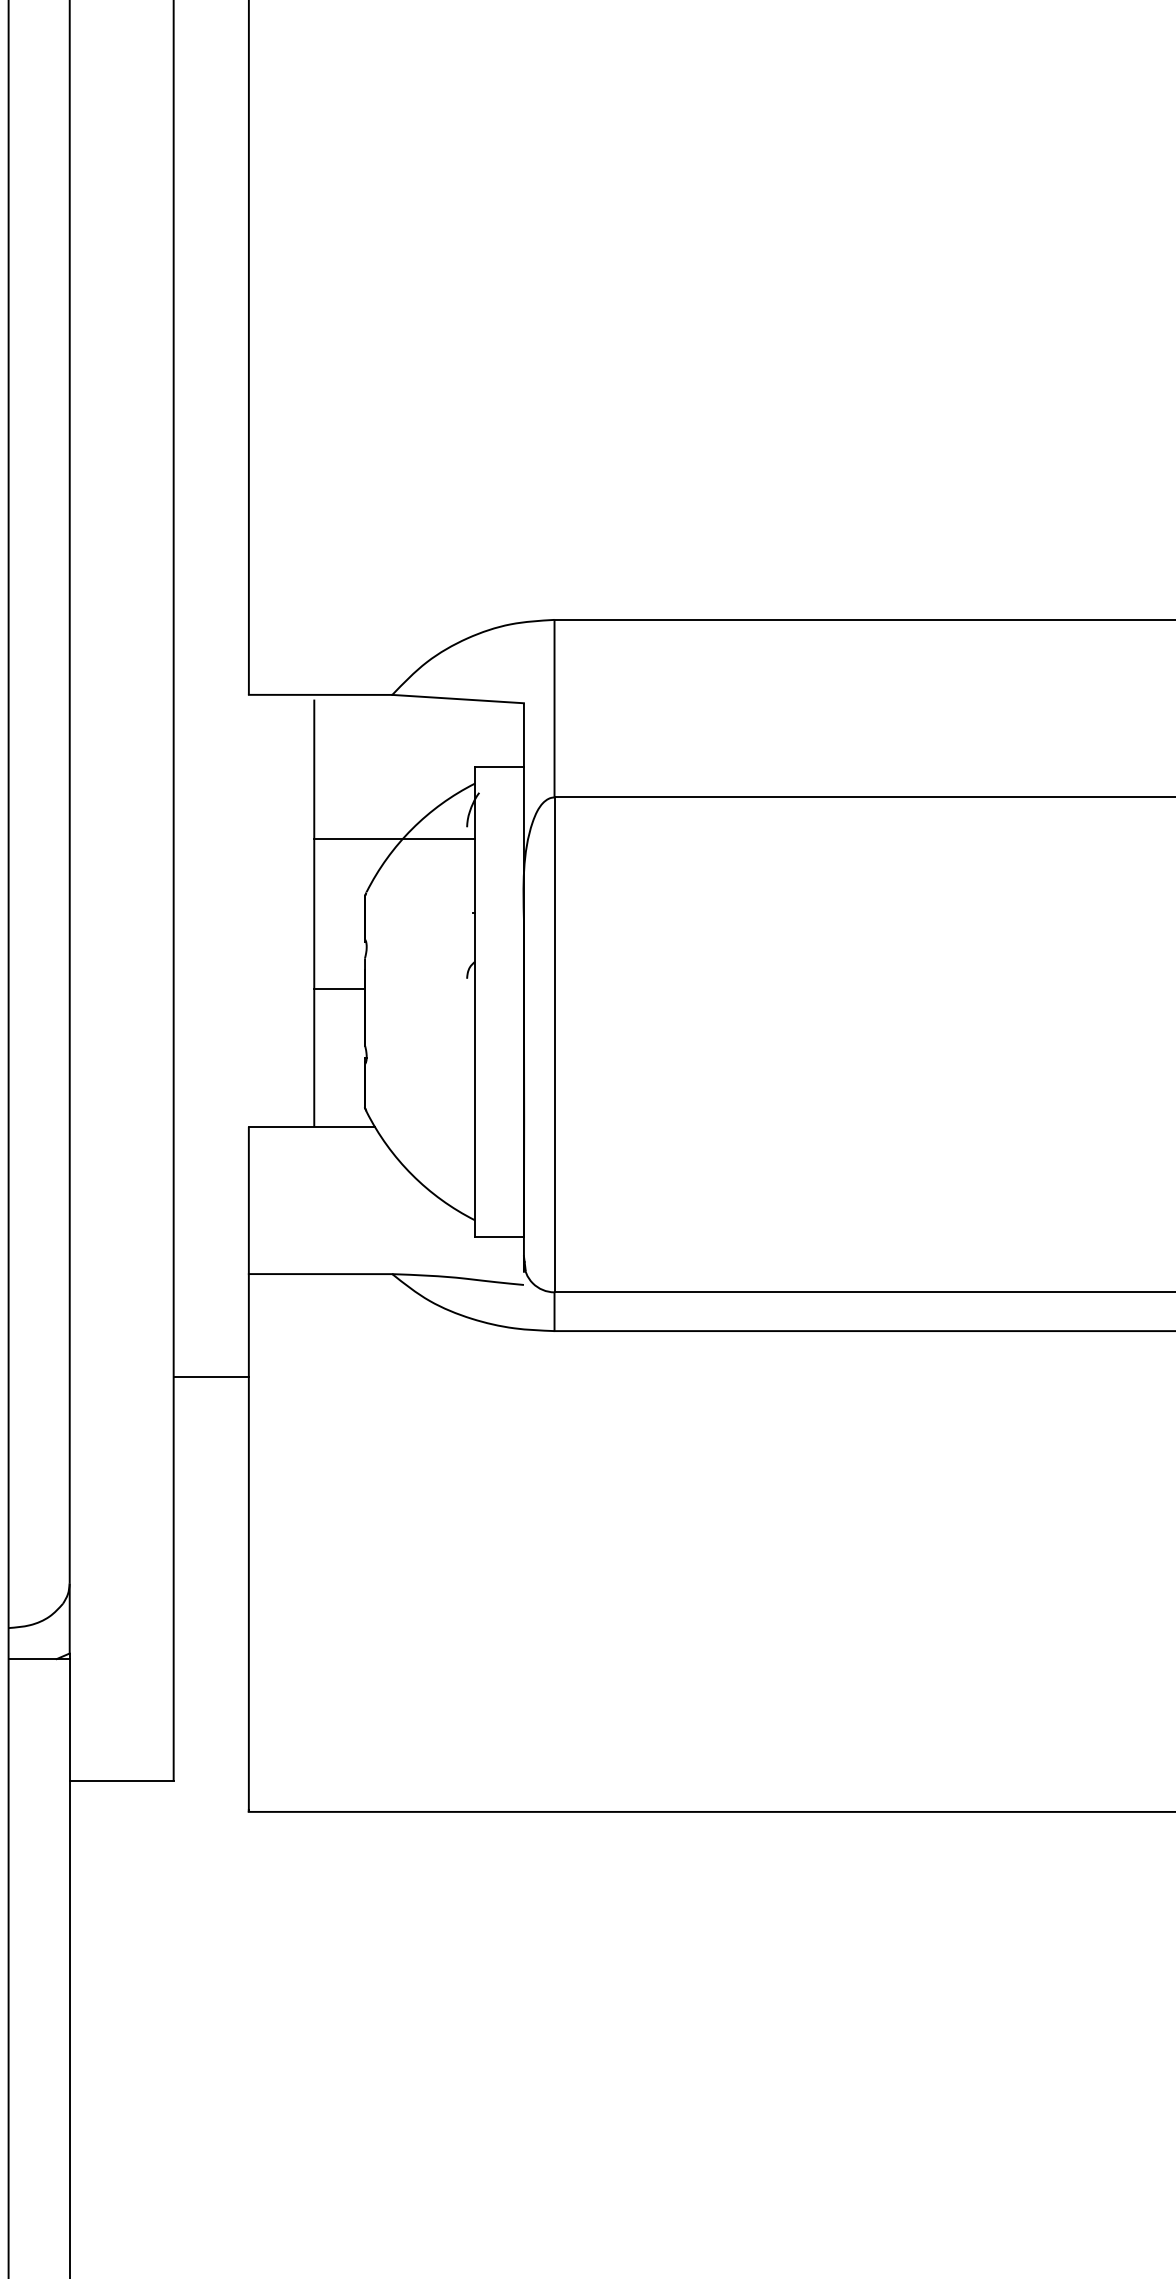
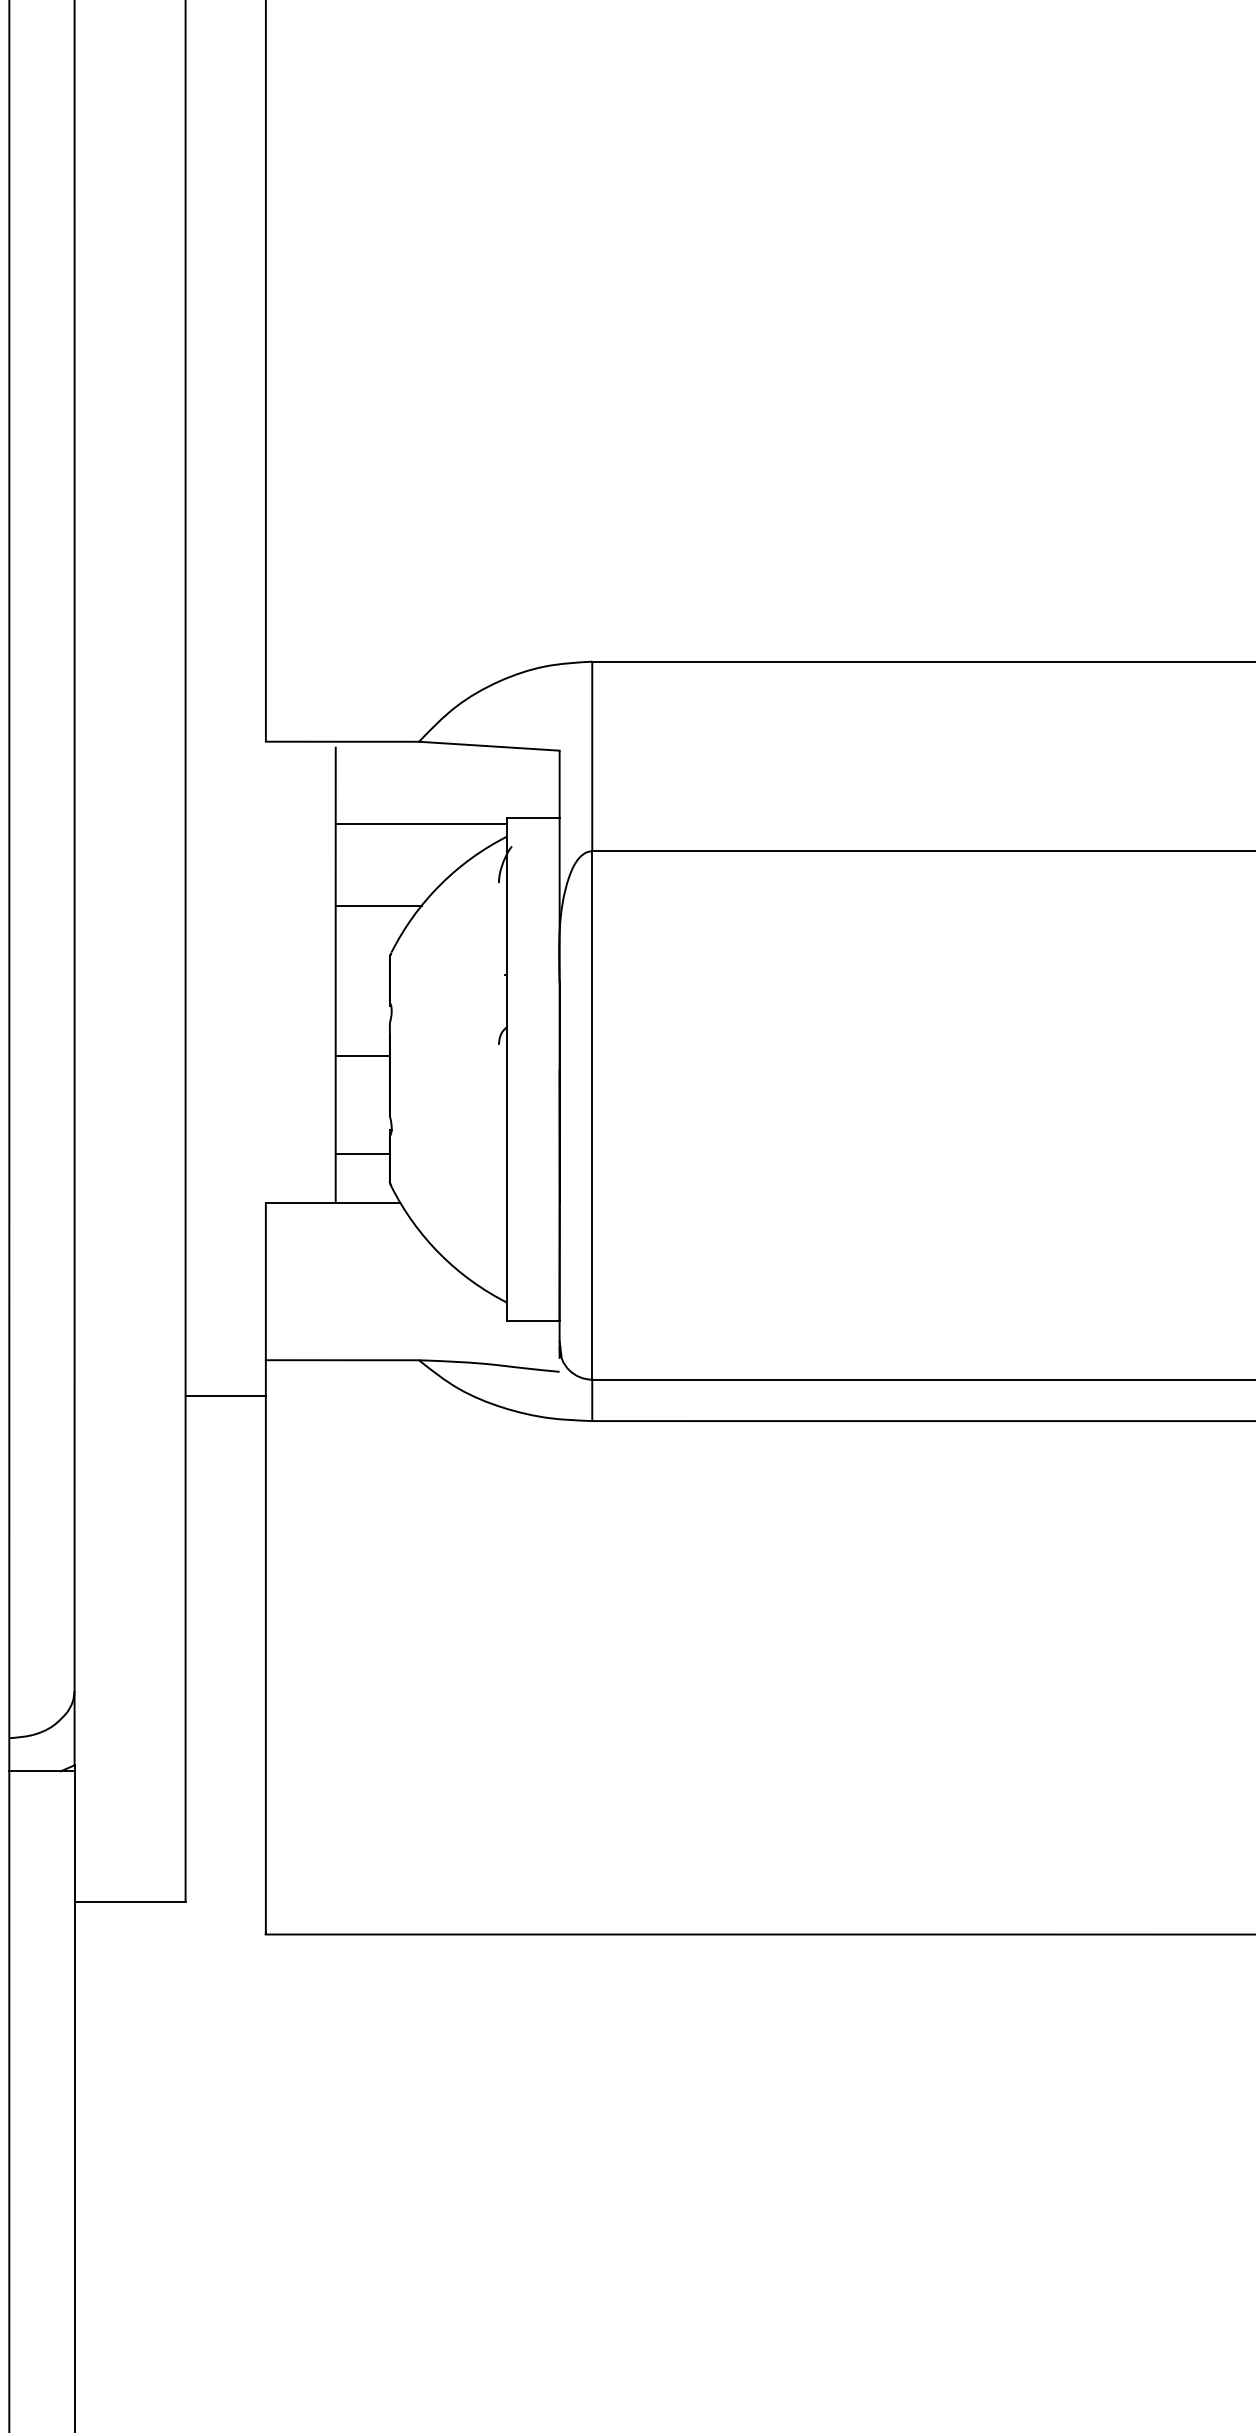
line: (394, 838) -> (421, 823), moved
line: (354, 848) -> (378, 905), added
line: (339, 1081) -> (362, 1154), added
line: (210, 1376) -> (224, 1395), moved

